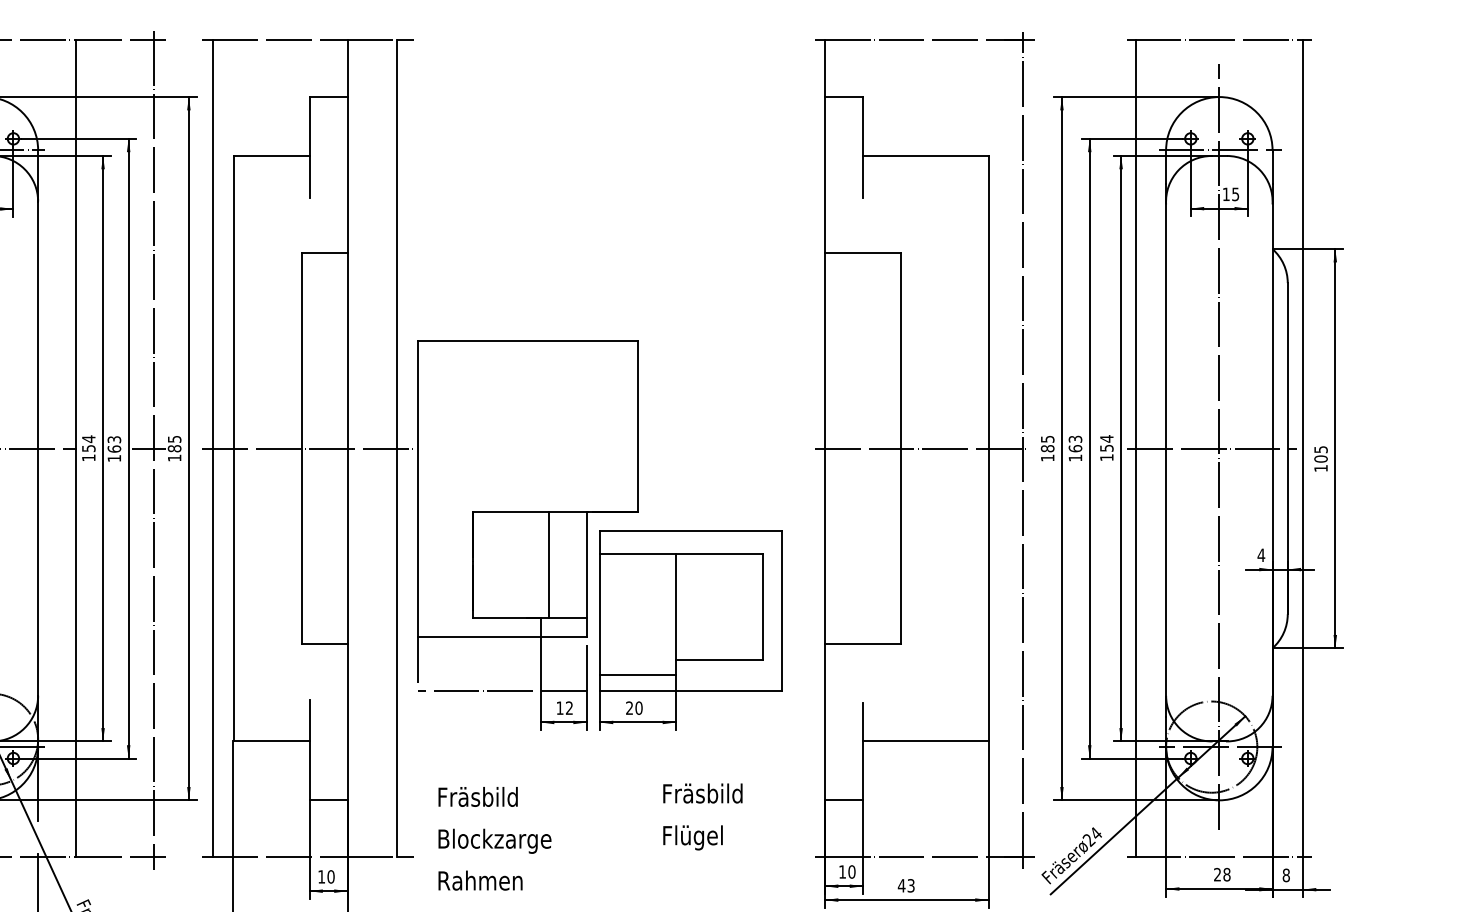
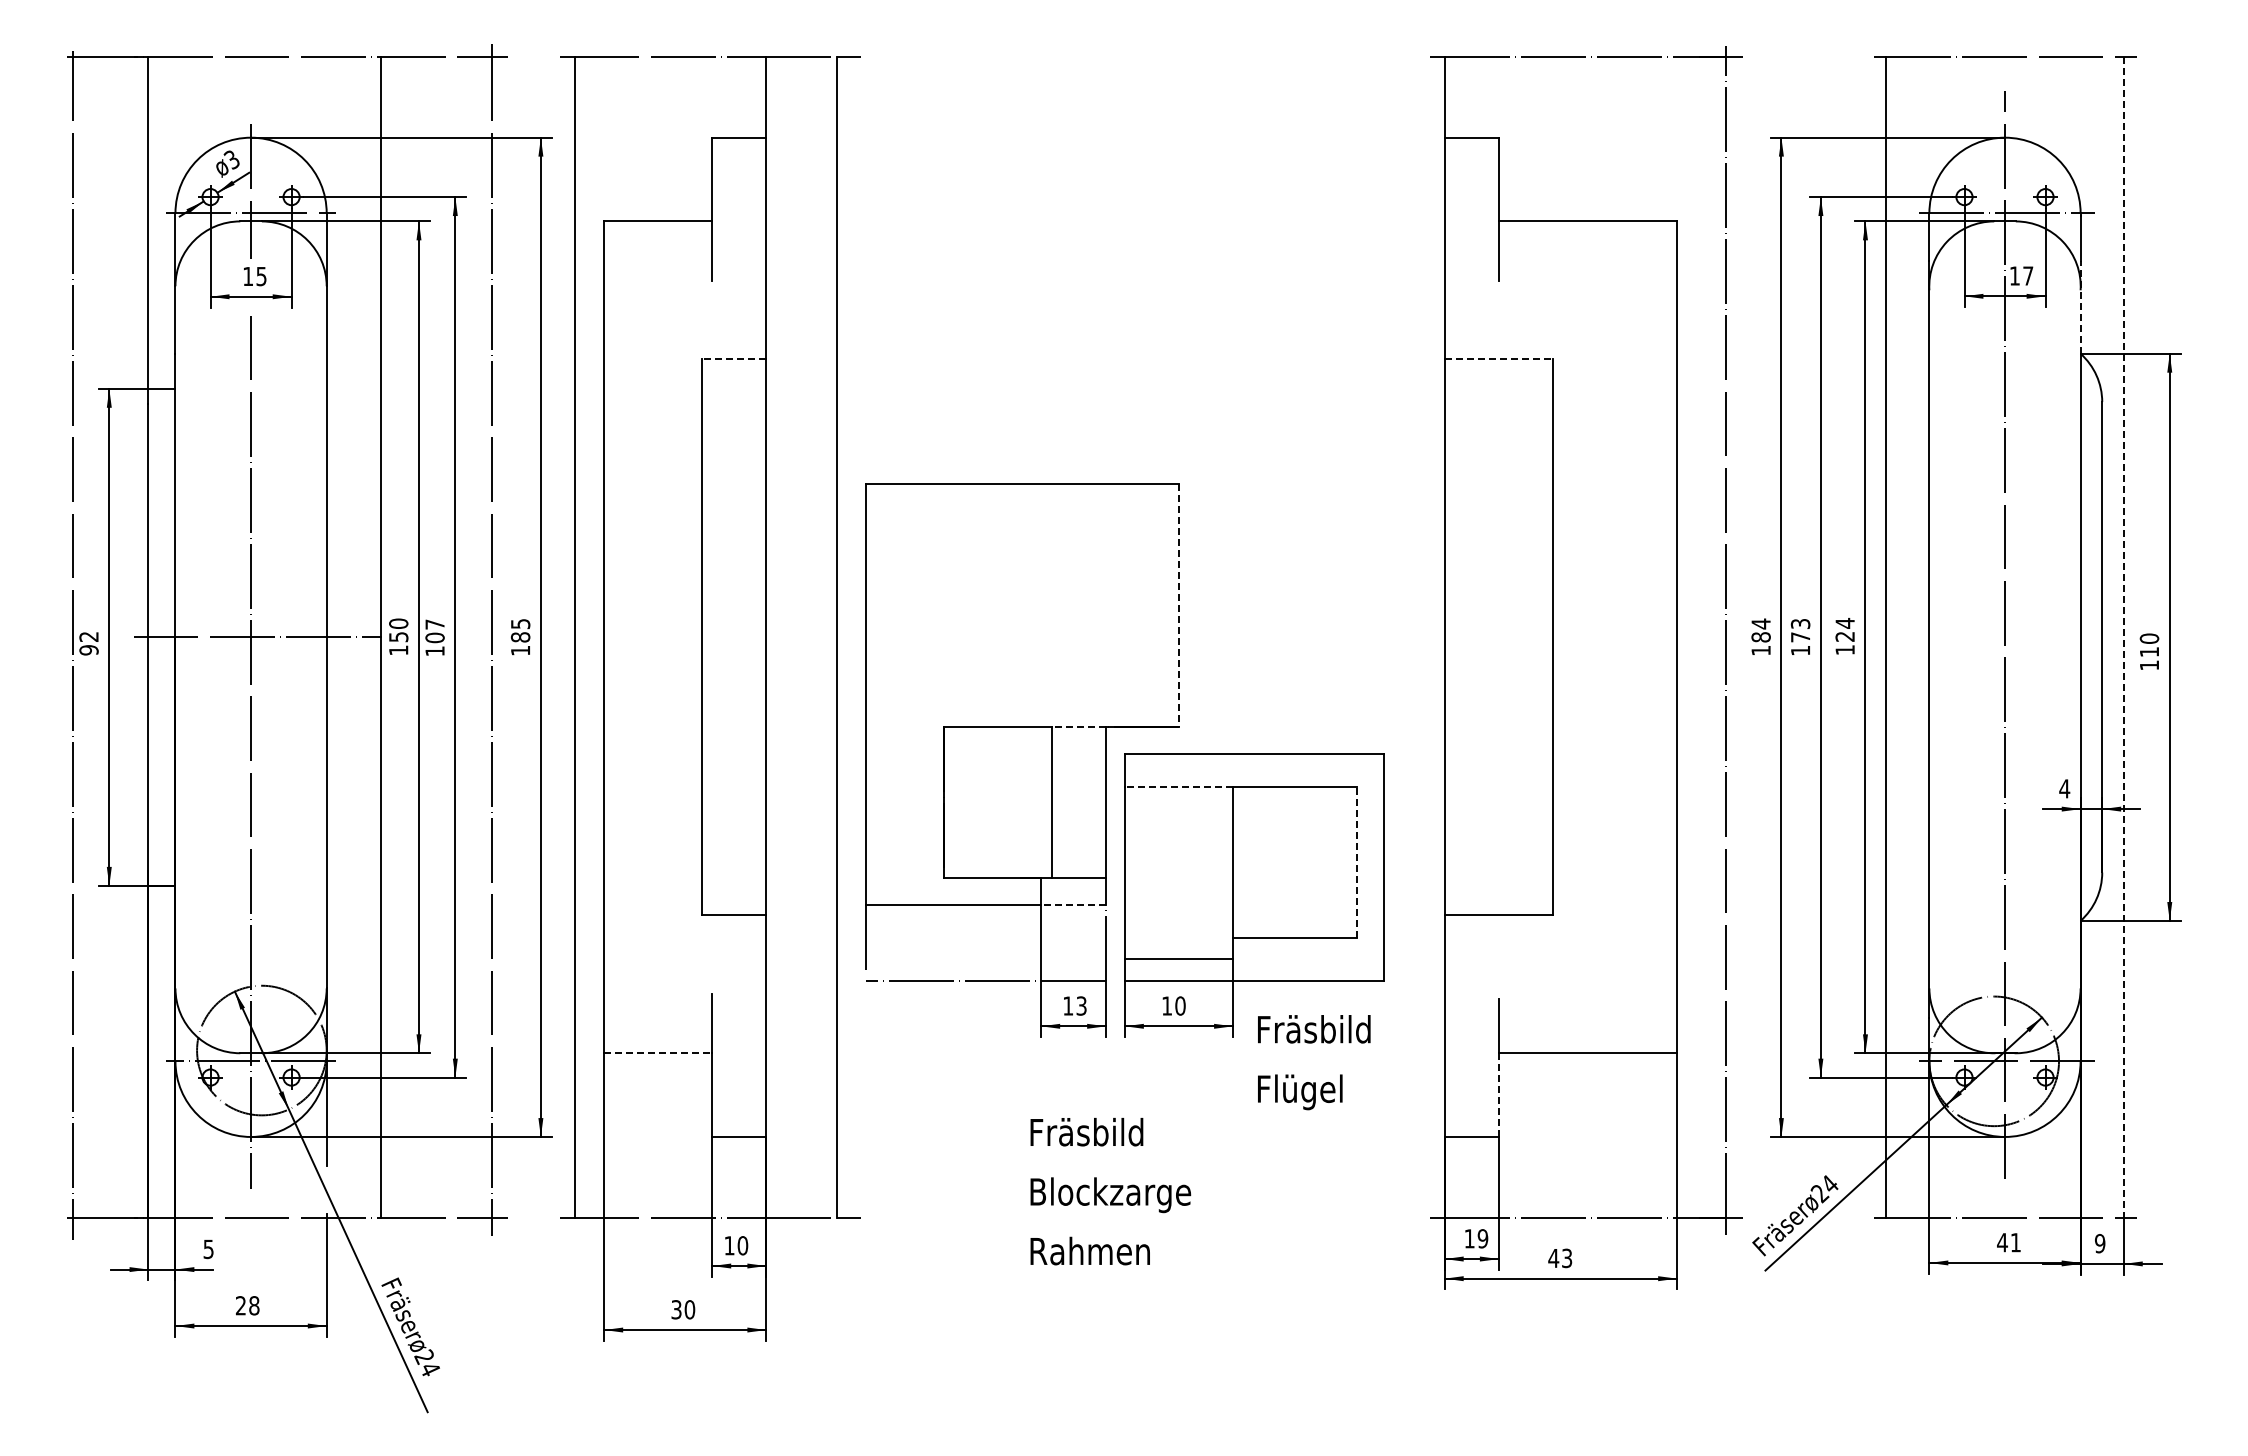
text: (1235, 194) -> (2028, 275), 15 -> 17
line: (1272, 216) -> (2080, 307), solid -> dashed
line: (324, 253) -> (733, 359), solid -> dashed
line: (863, 253) -> (1499, 359), solid -> dashed
line: (638, 426) -> (1179, 605), solid -> dashed
text: (88, 438) -> (398, 623), 154 -> 150
text: (1047, 438) -> (1760, 623), 185 -> 184
text: (114, 444) -> (434, 631), 163 -> 107
line: (148, 448) -> (483, 637), removed
line: (307, 448) -> (709, 637), removed
line: (922, 448) -> (1583, 637), removed
text: (1075, 448) -> (1800, 637), 163 -> 173
text: (1106, 448) -> (1844, 636), 154 -> 124
line: (1211, 448) -> (1994, 637), removed
line: (1302, 448) -> (2123, 637), solid -> dashed
text: (1321, 454) -> (2149, 645), 105 -> 110
line: (567, 512) -> (1078, 727), solid -> dashed
line: (637, 553) -> (1178, 786), solid -> dashed
line: (763, 607) -> (1357, 862), solid -> dashed
line: (563, 637) -> (1073, 905), solid -> dashed
text: (569, 707) -> (1081, 1005), 12 -> 13
text: (629, 707) -> (1166, 1005), 20 -> 10
line: (271, 741) -> (658, 1053), solid -> dashed
line: (862, 771) -> (1498, 1095), solid -> dashed
text: (703, 816) -> (1314, 1062), moved
text: (494, 838) -> (1110, 1191), moved
text: (851, 871) -> (1482, 1238), 10 -> 19
text: (1222, 874) -> (2009, 1242), 28 -> 41
text: (1286, 875) -> (2100, 1243), 8 -> 9

